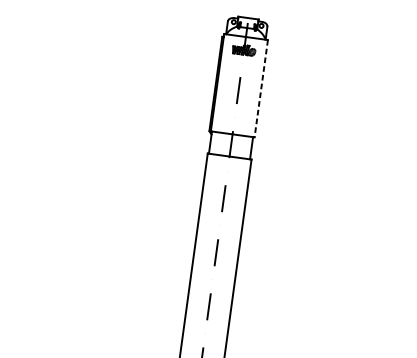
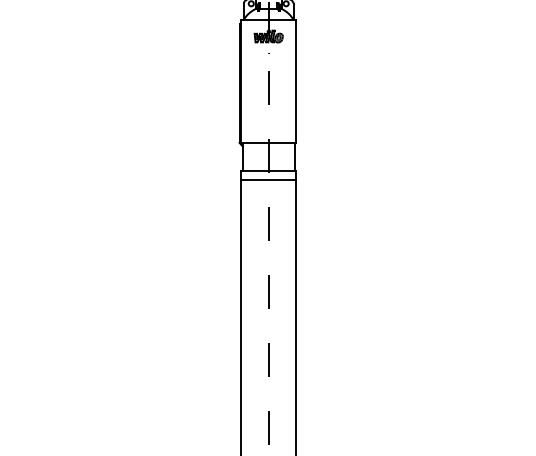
line: (261, 88) -> (296, 81), dashed -> solid
line: (228, 164) -> (268, 180), added

